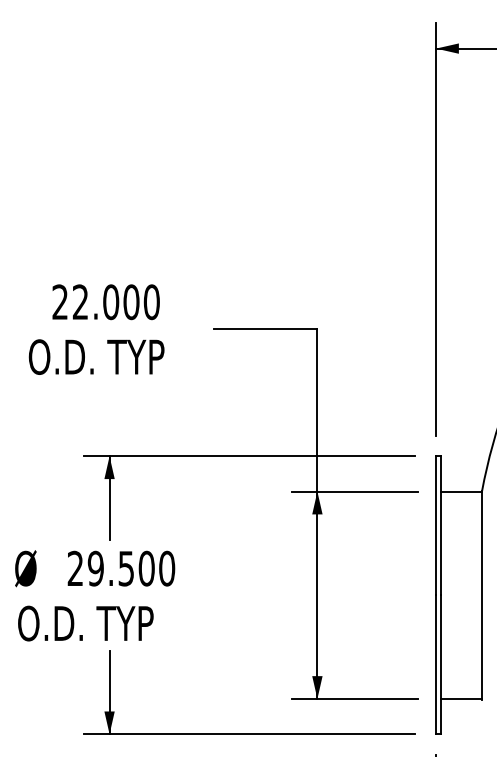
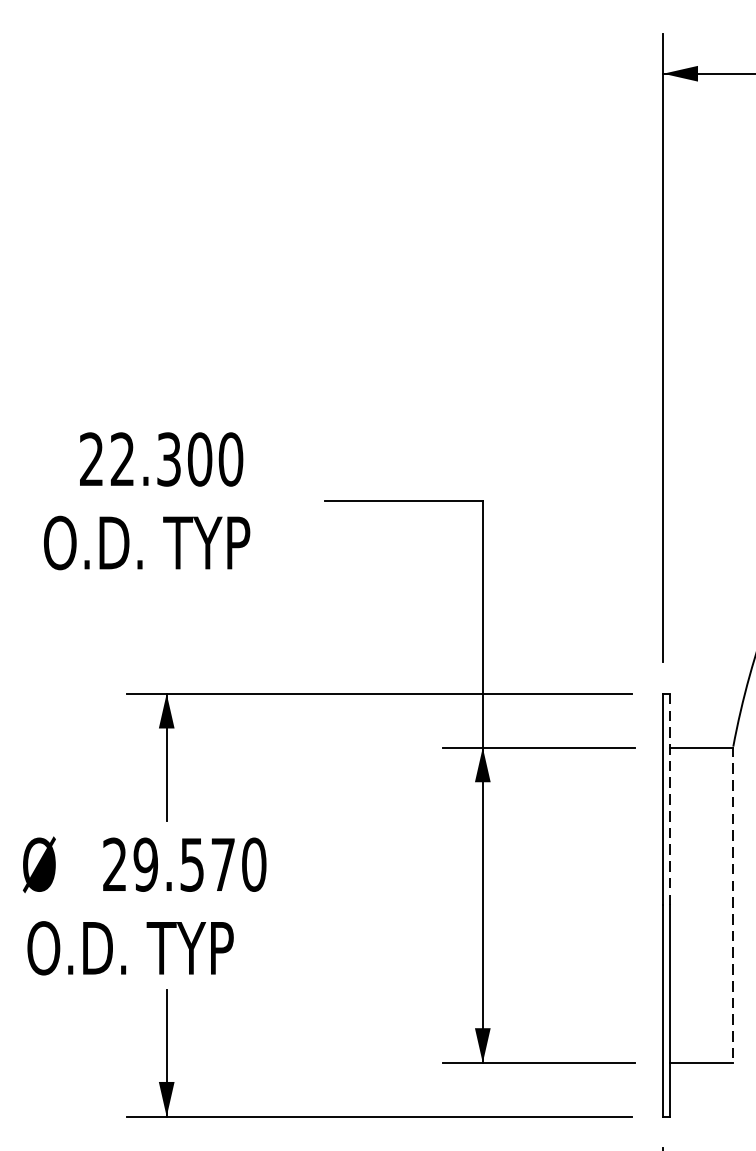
text: (111, 302) -> (169, 459), 22.000 -> 22.300
line: (440, 525) -> (670, 799), solid -> dashed
text: (146, 568) -> (222, 864), 29.500 -> 29.570
line: (482, 595) -> (733, 905), solid -> dashed

